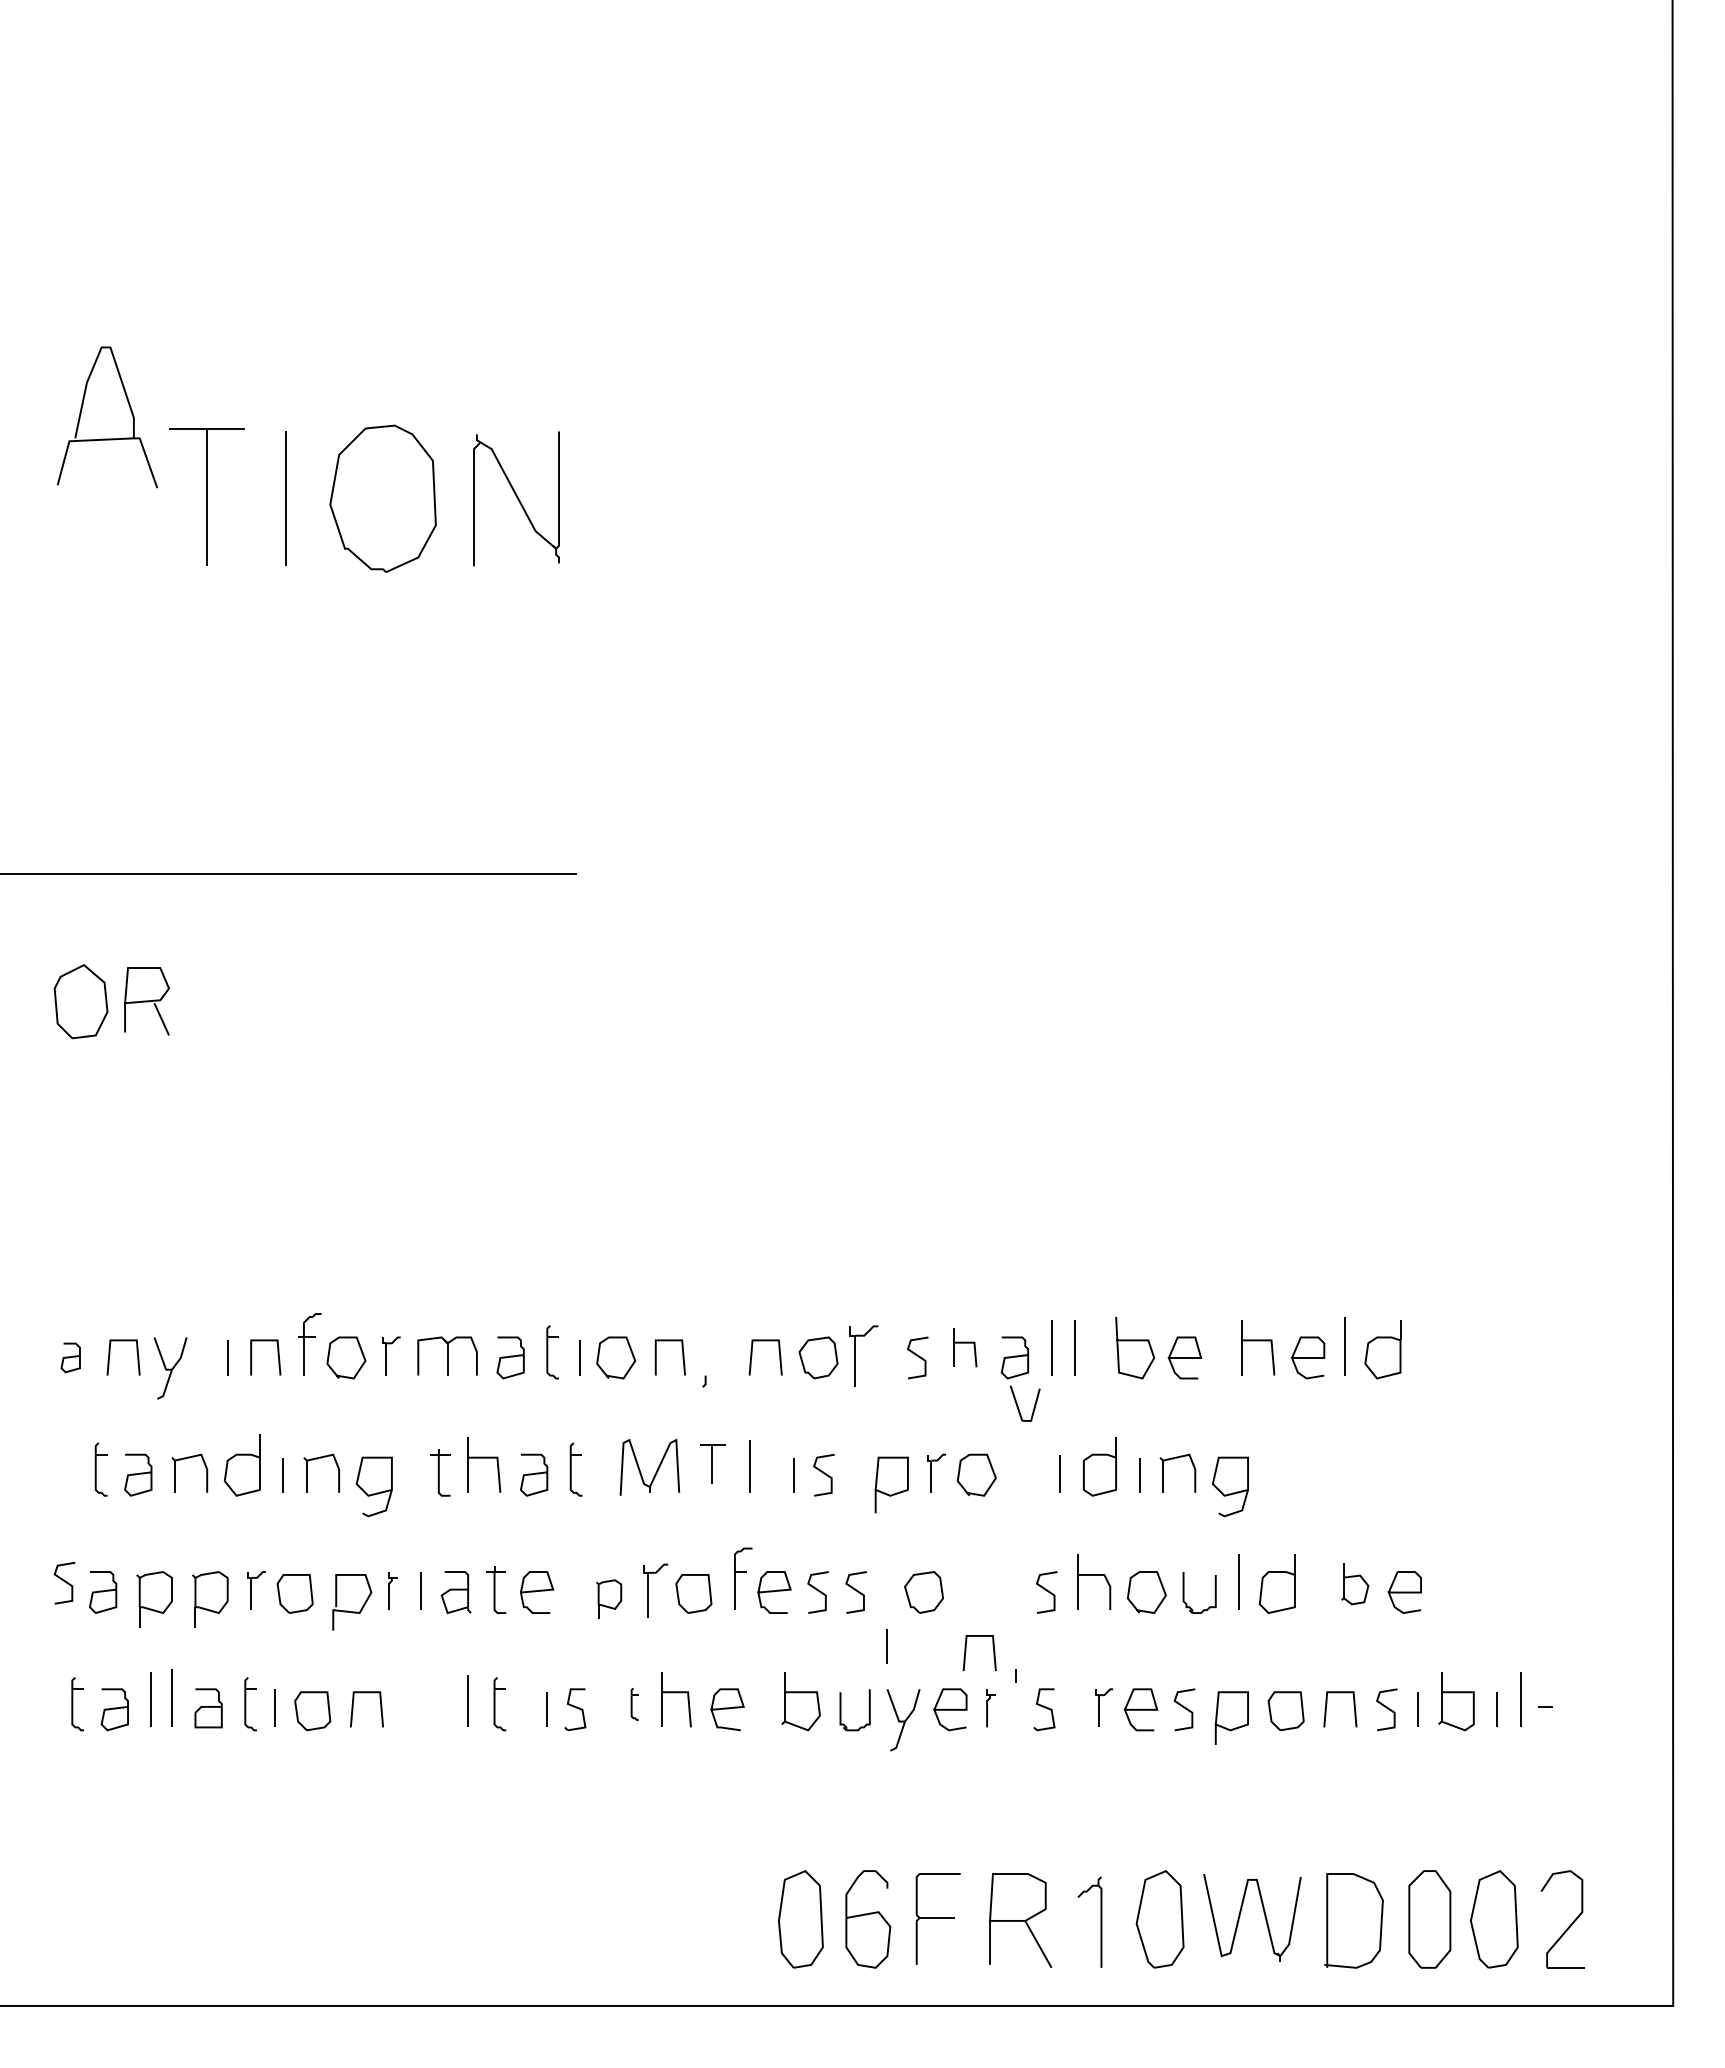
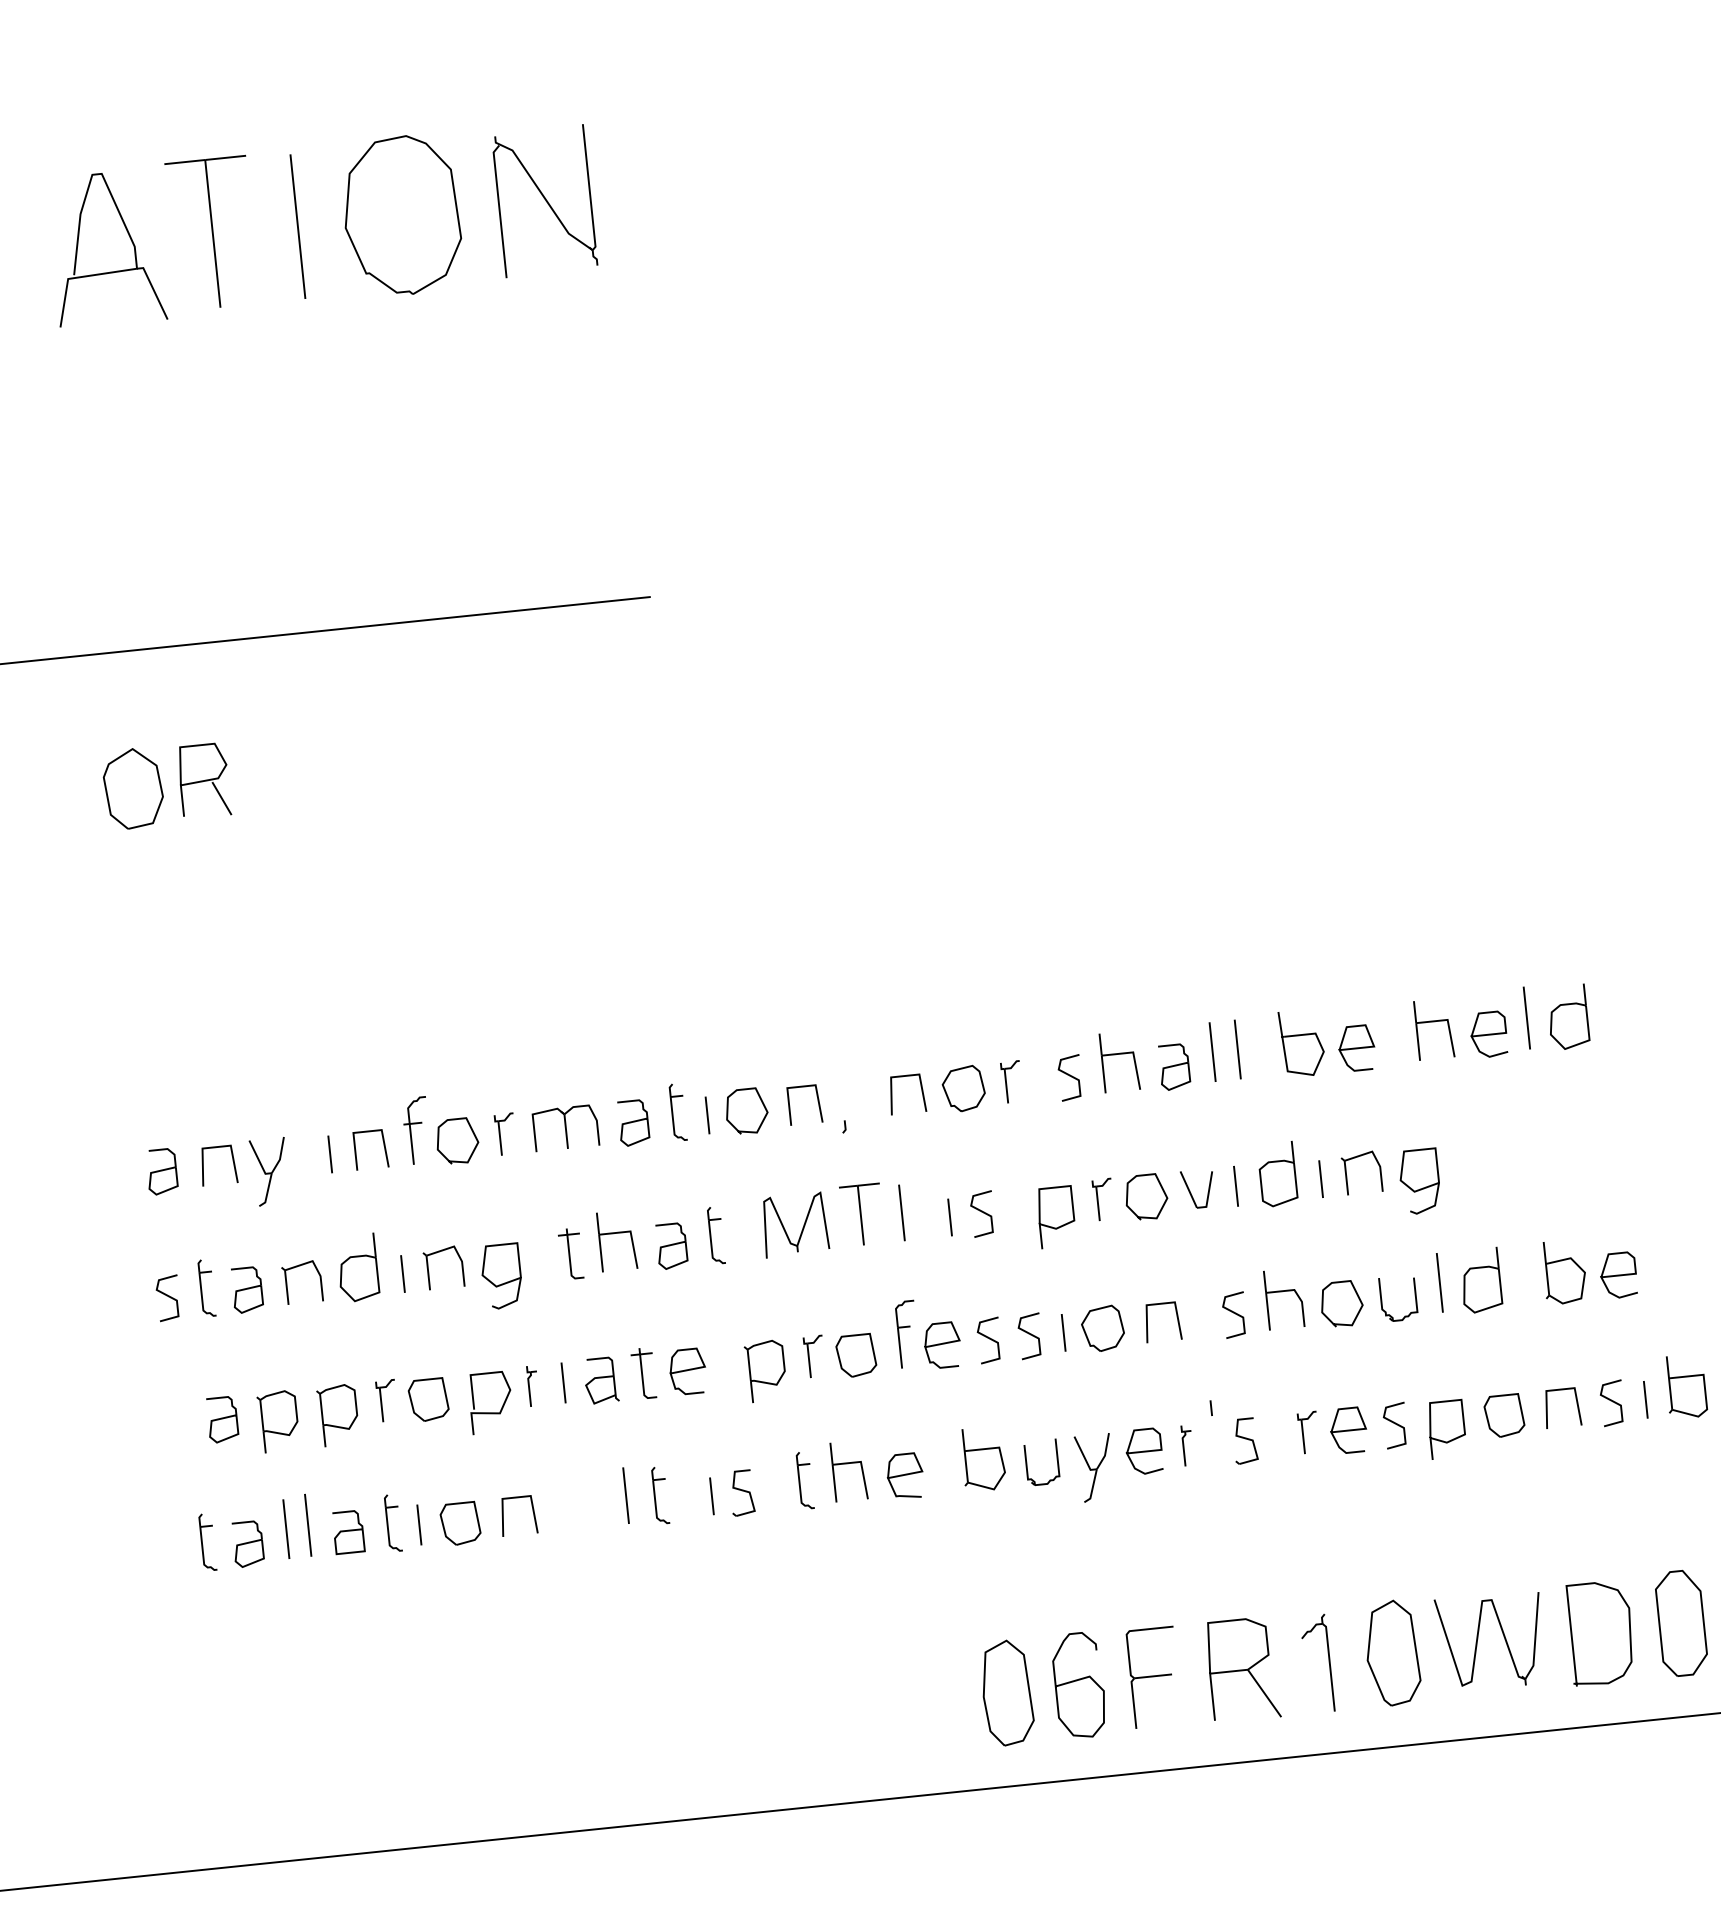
part: (106, 438) -> (107, 271), moved
part: (965, 1347) -> (1120, 1061), size x1.43
part: (863, 1355) -> (1011, 1081), size x0.62
part: (70, 1357) -> (161, 1171), size x1.43
part: (1018, 1405) -> (1191, 1191), moved
part: (712, 1464) -> (861, 1214), size x1.43
curve: (64, 1582) -> (168, 1297), moved
part: (1354, 1583) -> (1563, 1271), size x1.43
part: (655, 1590) -> (814, 1356), size x0.71
part: (608, 1599) -> (765, 1371), size x1.43
line: (886, 1646) -> (1062, 1332), moved
line: (966, 1652) -> (1148, 1322), moved
part: (634, 1704) -> (804, 1480), size x1.67

